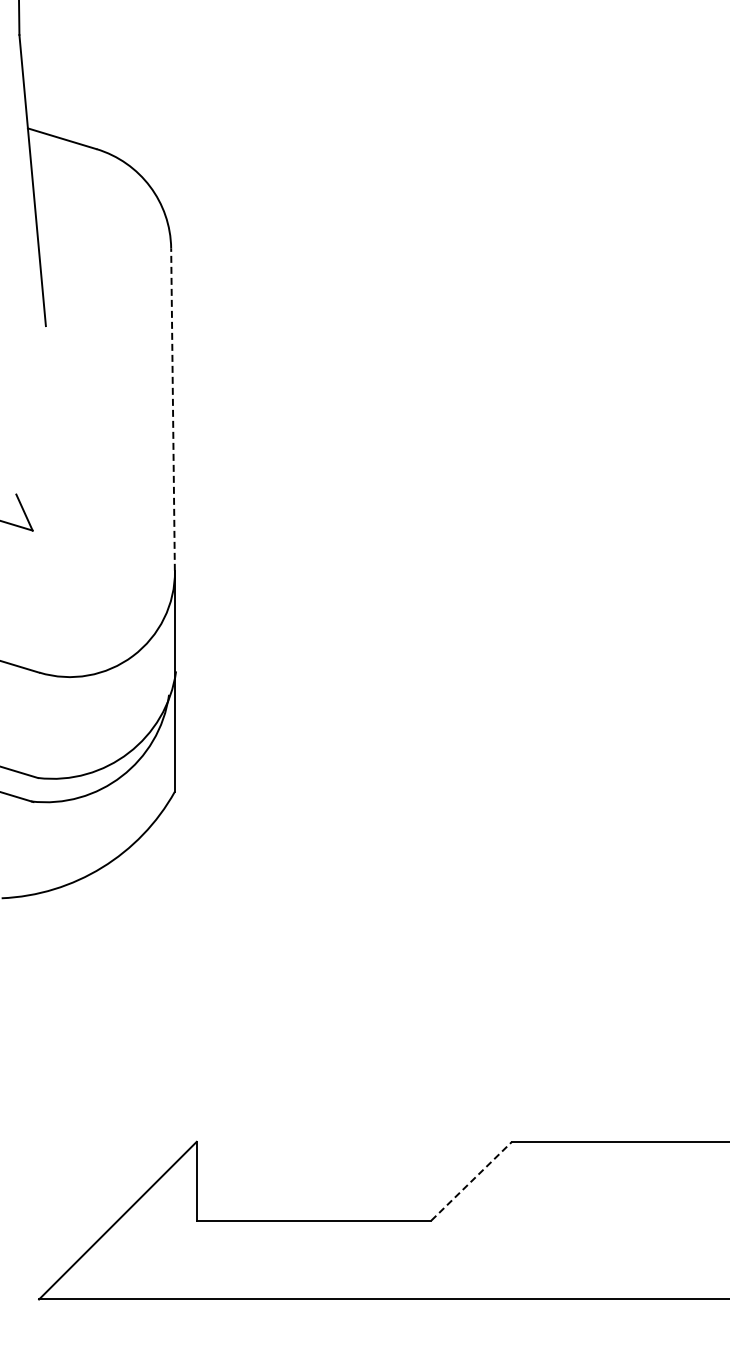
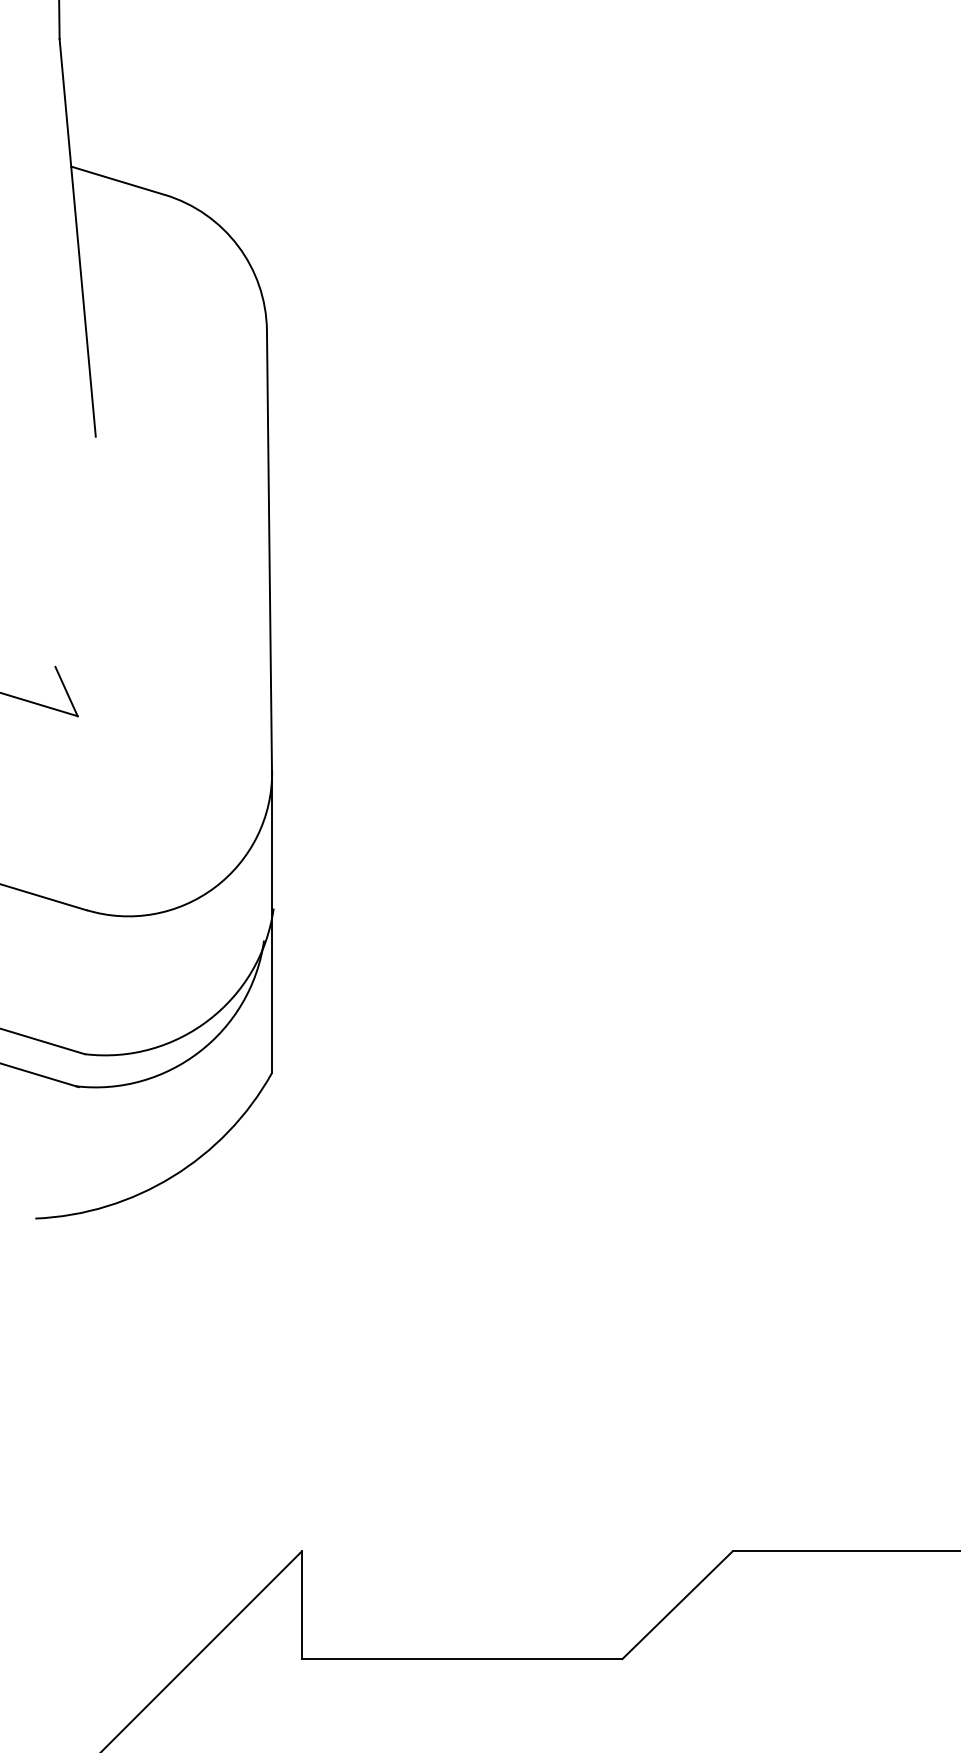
line: (173, 409) -> (270, 550), dashed -> solid
line: (472, 1180) -> (678, 1604), dashed -> solid

